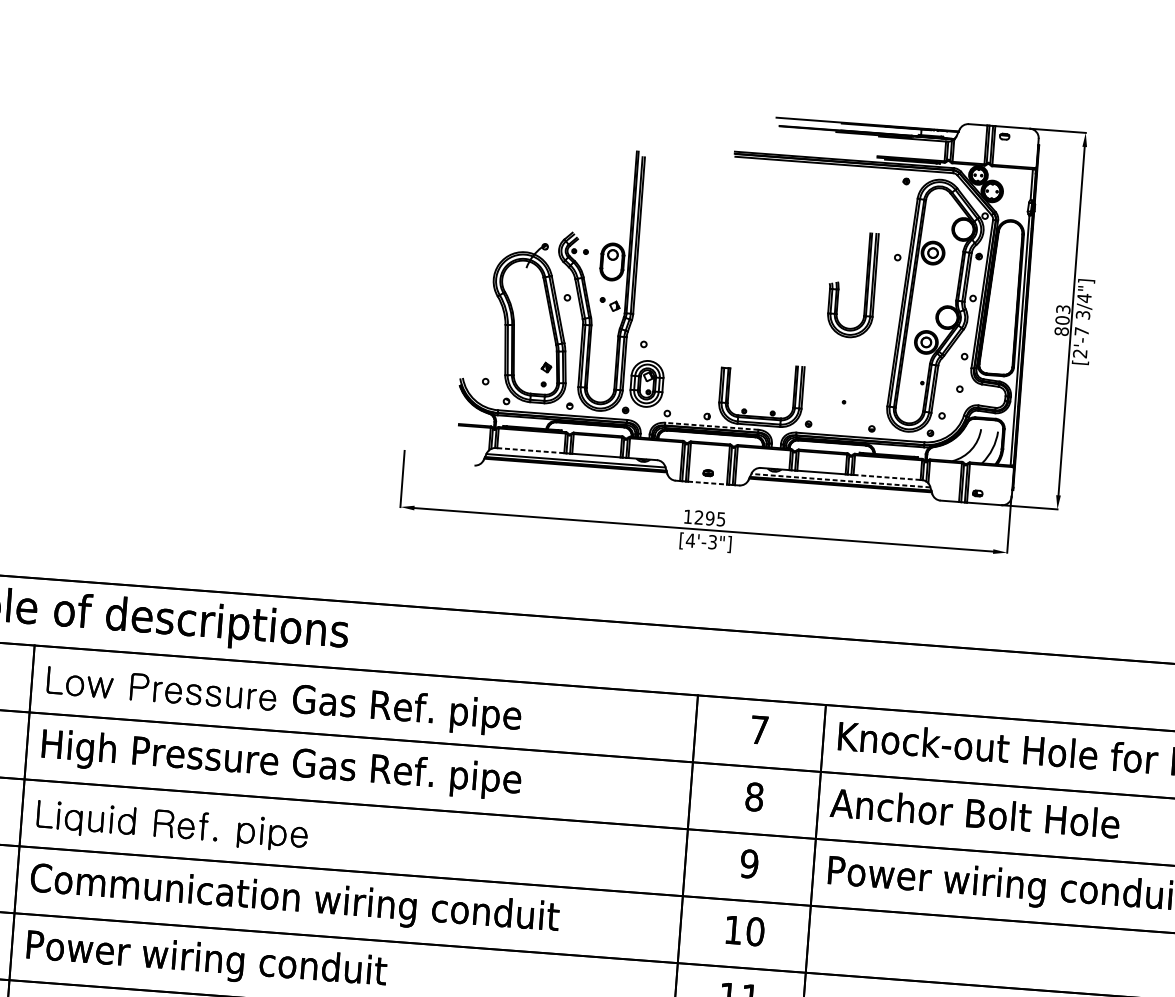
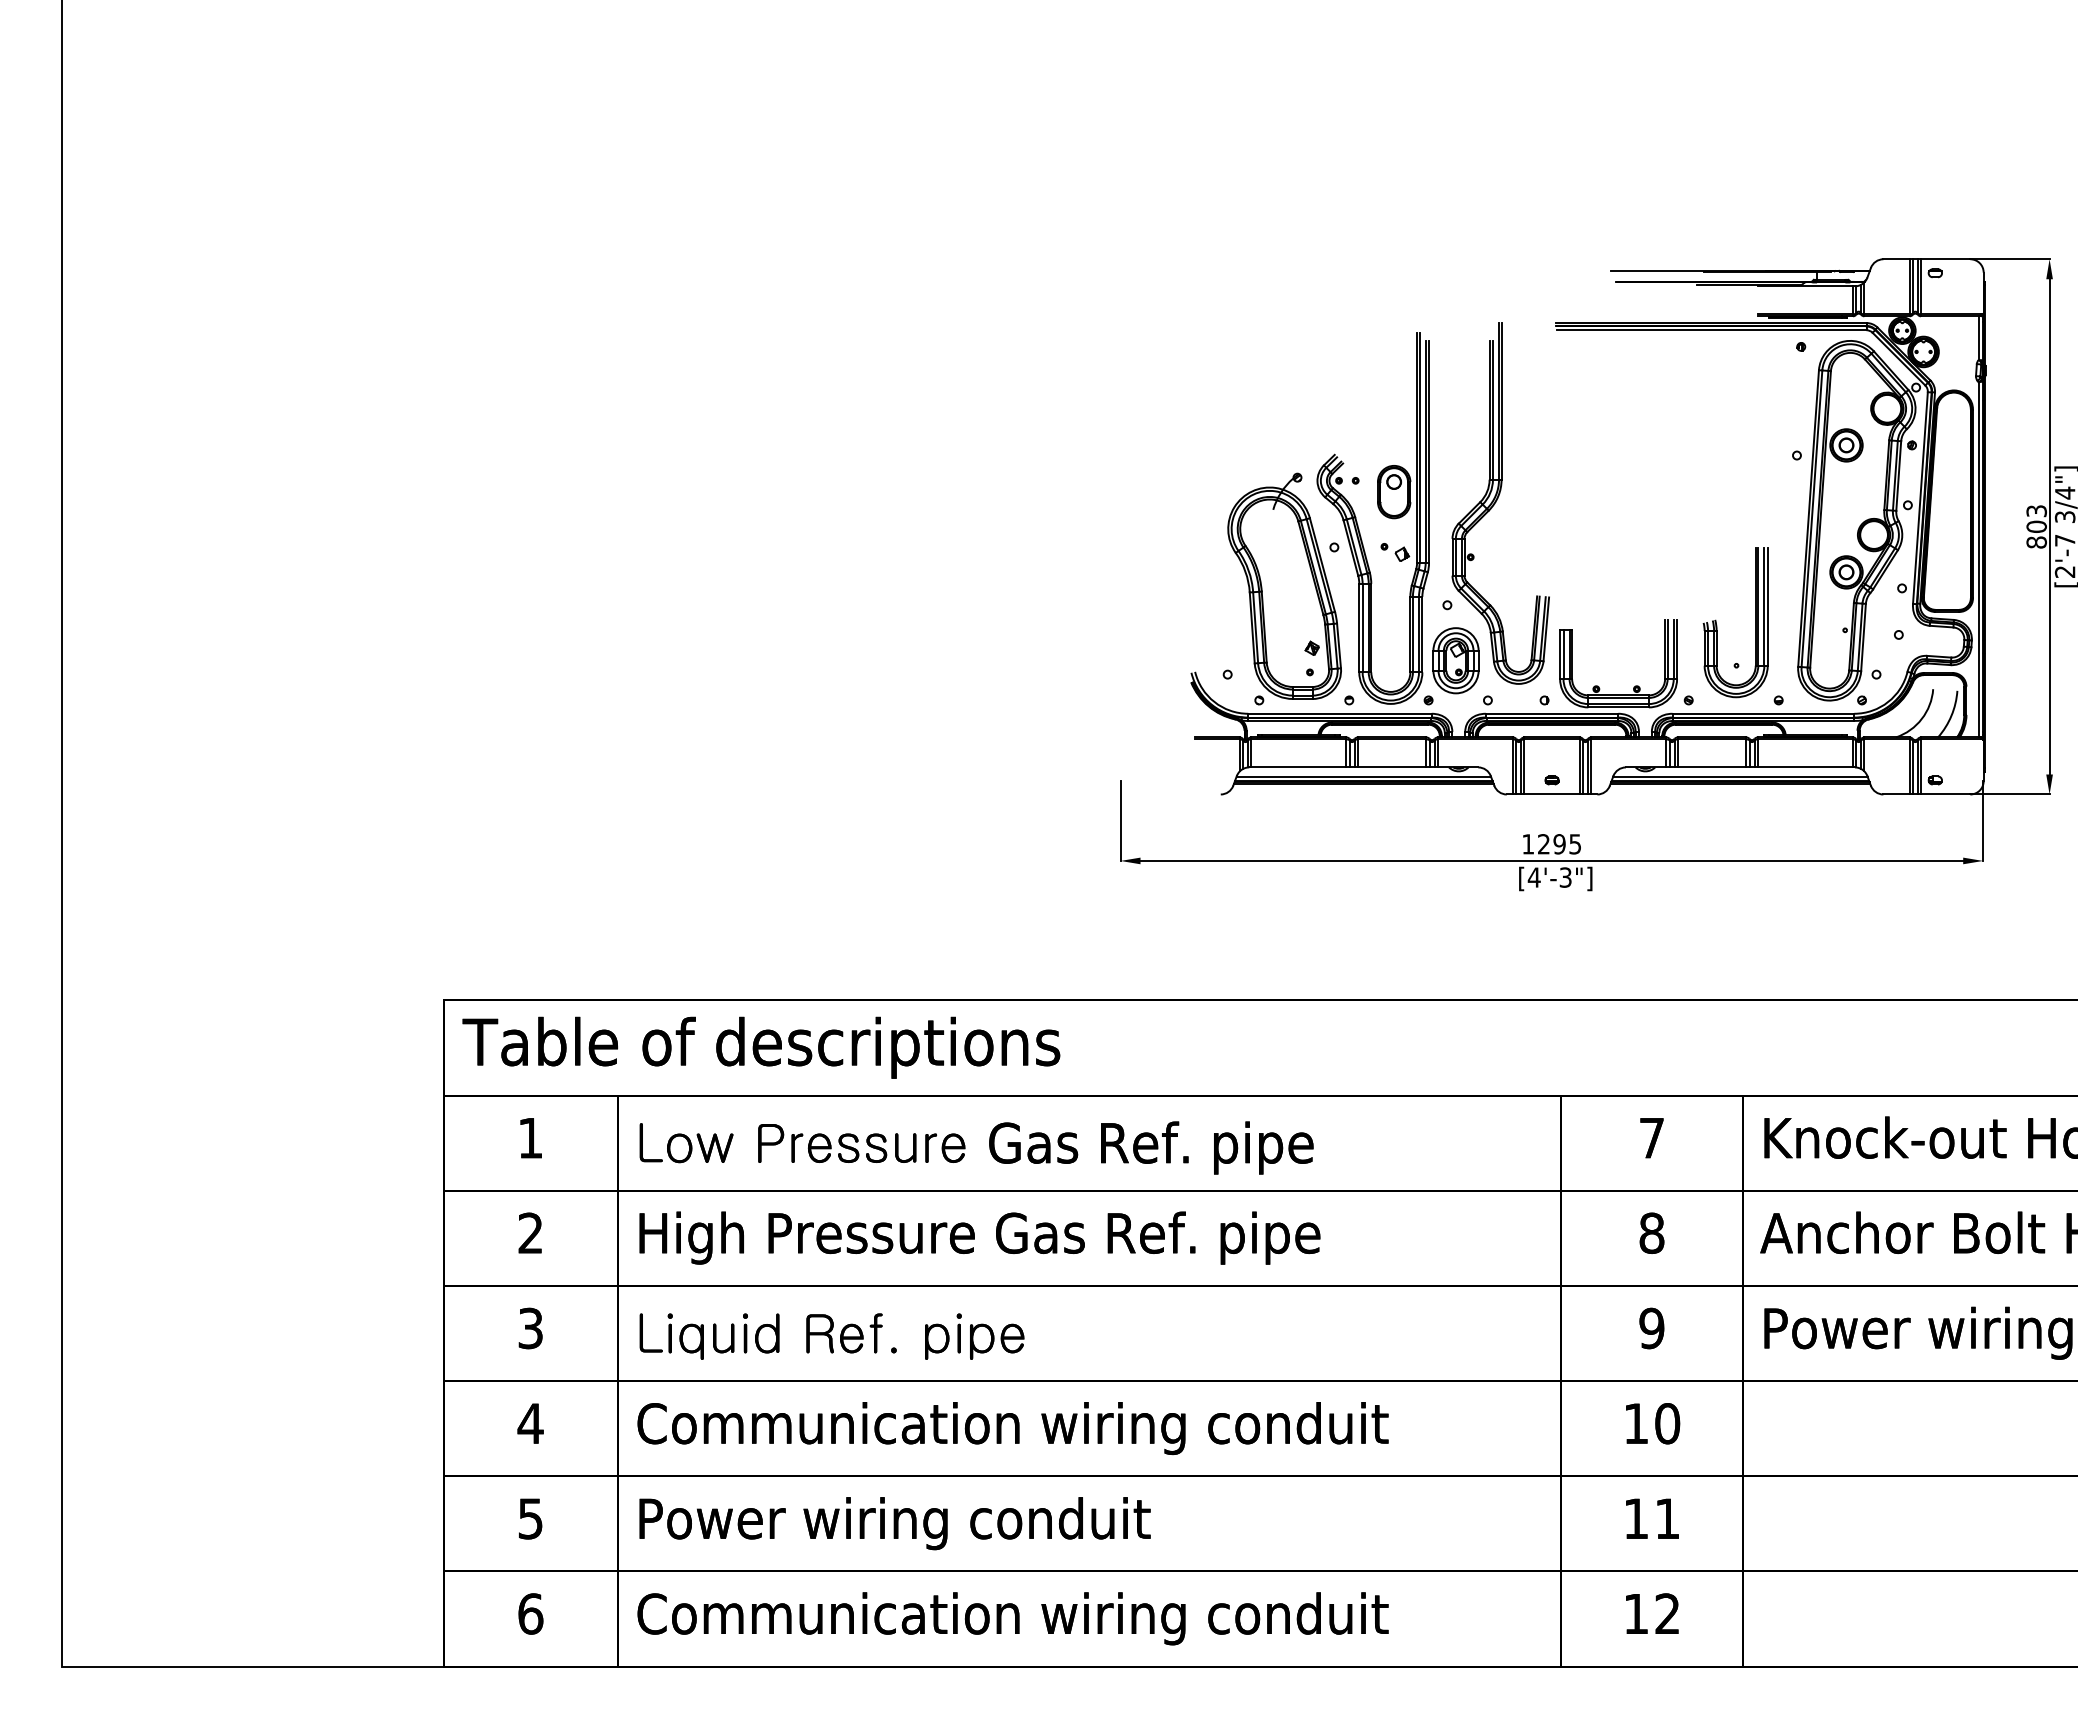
part: (686, 275) -> (1500, 503), added
part: (839, 285) -> (1717, 625), moved
line: (711, 426) -> (1551, 713), dashed -> solid
line: (530, 450) -> (1298, 767), dashed -> solid
line: (887, 477) -> (1805, 767), dashed -> solid
line: (840, 480) -> (1739, 776), dashed -> solid
line: (707, 483) -> (1552, 794), dashed -> solid

